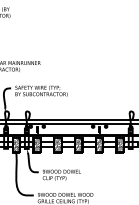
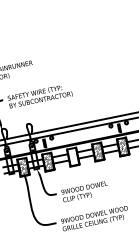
hatch: (57, 145) -> (72, 157), removed

